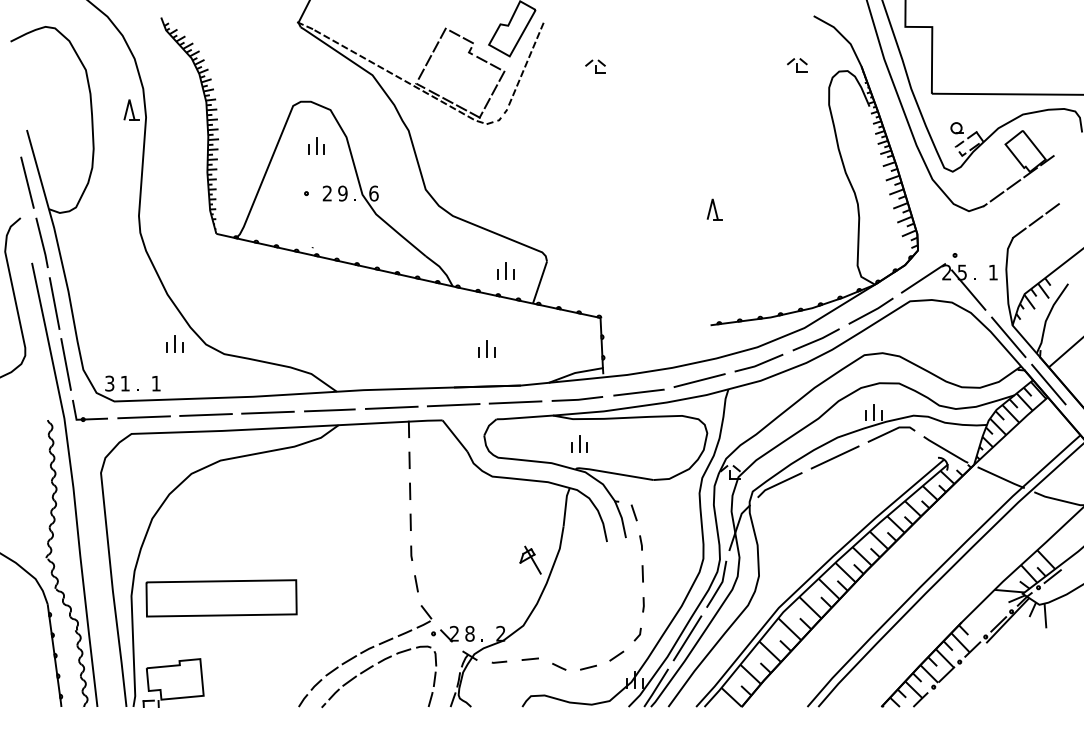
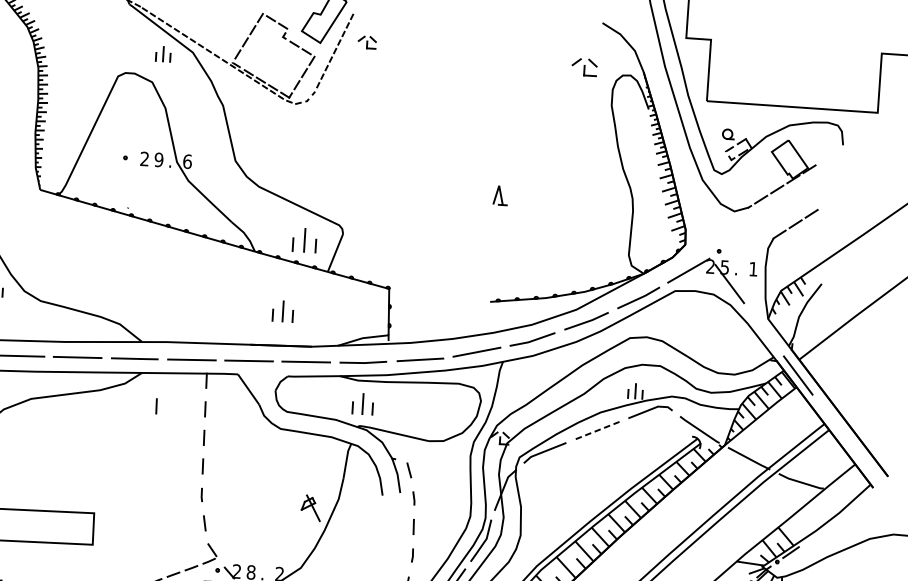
part: (797, 65) -> (584, 67), size x1.4
part: (595, 66) -> (367, 42), moved
part: (316, 145) -> (163, 53), moved
part: (505, 270) -> (304, 239), size x1.6
line: (1008, 337) -> (763, 329), removed
part: (486, 348) -> (282, 310), size x1.4
part: (579, 443) -> (362, 403), size x1.4
line: (835, 457) -> (597, 430), solid -> dashed
line: (356, 459) -> (156, 405), added

